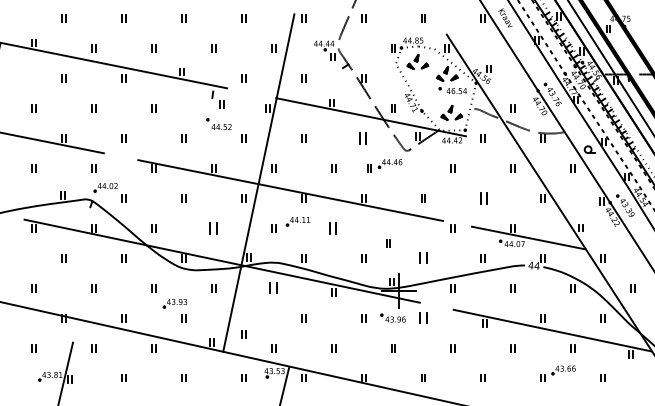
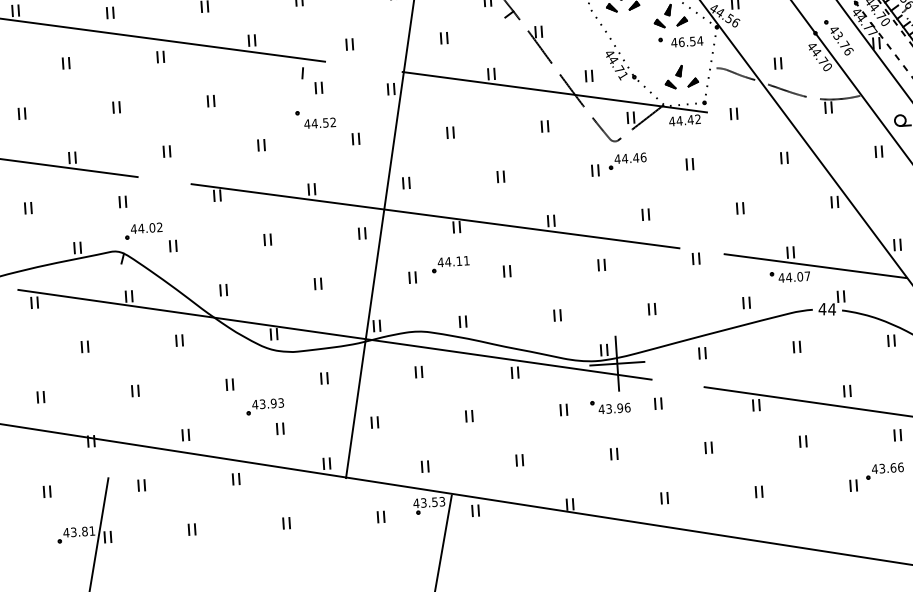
part: (363, 138) -> (544, 126), size x0.62
part: (384, 165) -> (618, 164), moved
part: (482, 198) -> (738, 208), size x0.62
part: (213, 228) -> (317, 284), size x0.62
part: (333, 228) -> (507, 271), size x0.62
part: (388, 243) -> (601, 265), moved
part: (423, 258) -> (652, 309), size x0.62
part: (273, 288) -> (418, 372), size x0.62
part: (423, 318) -> (658, 404), size x0.62
part: (243, 334) -> (374, 422), moved

